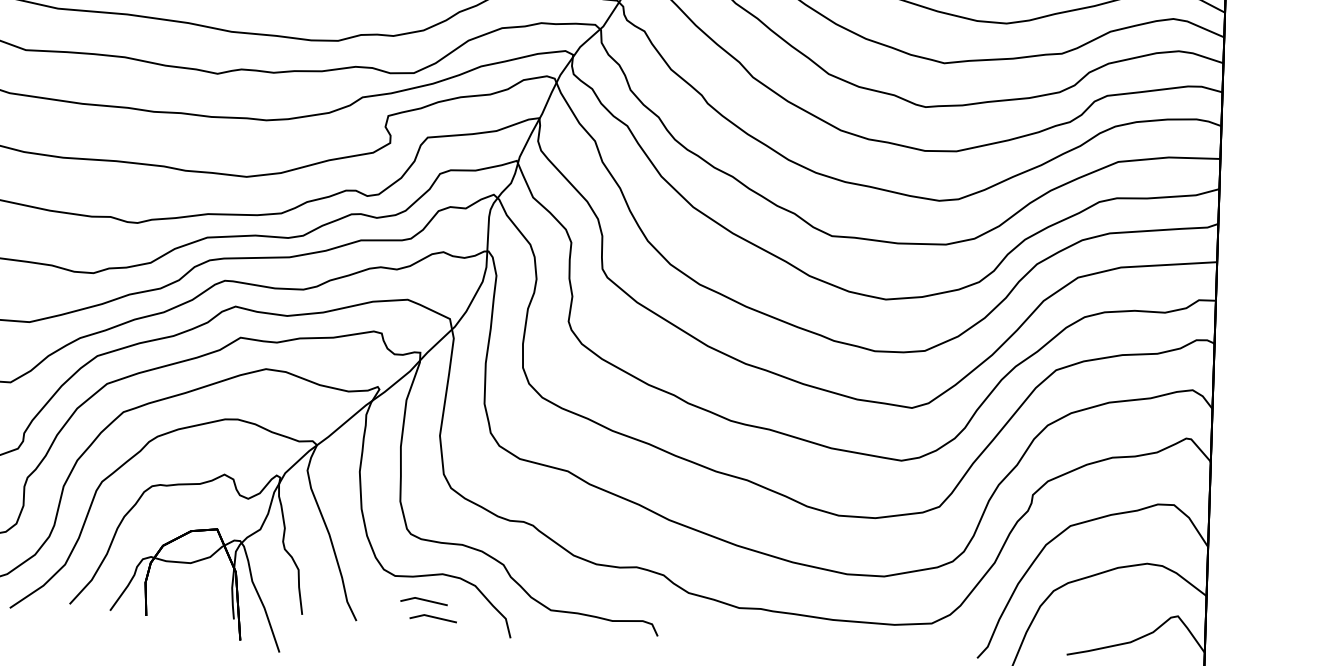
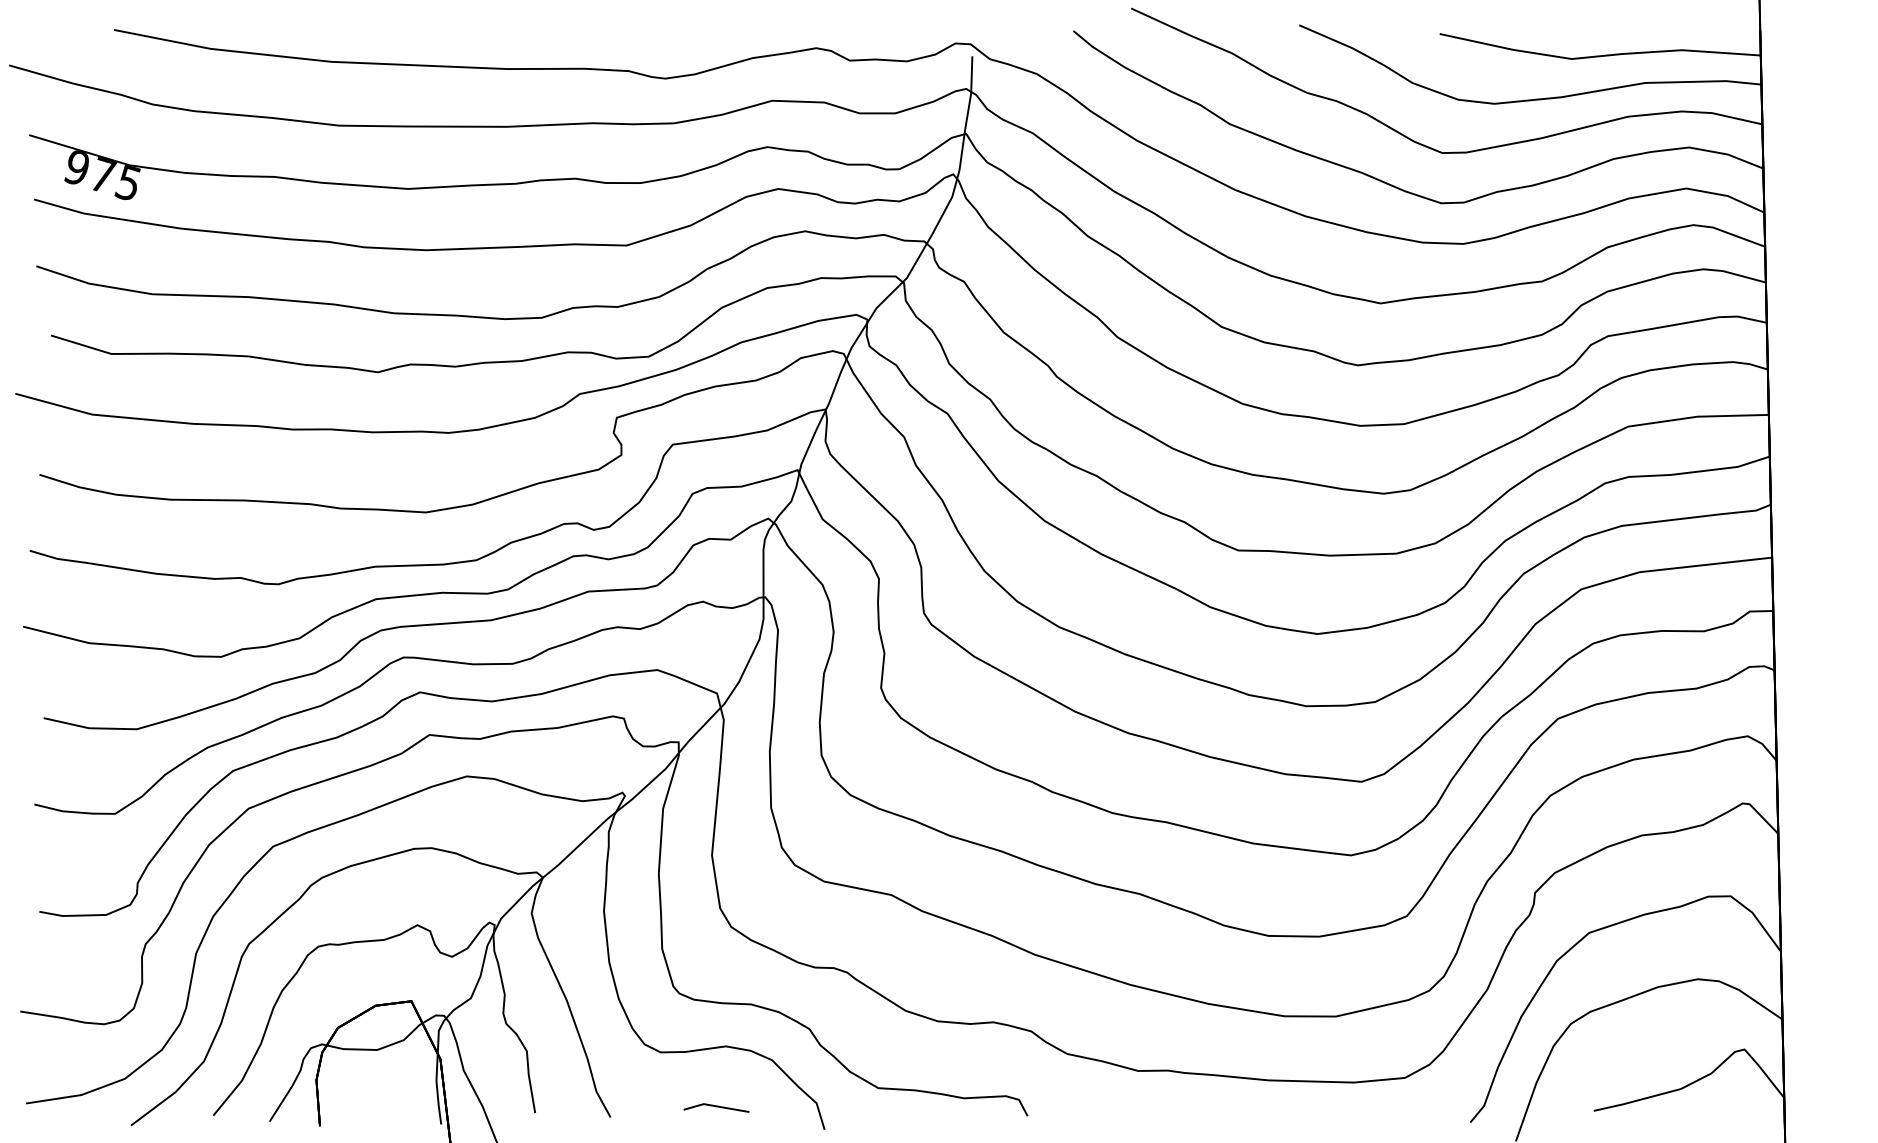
line: (424, 600) -> (702, 1084), removed

